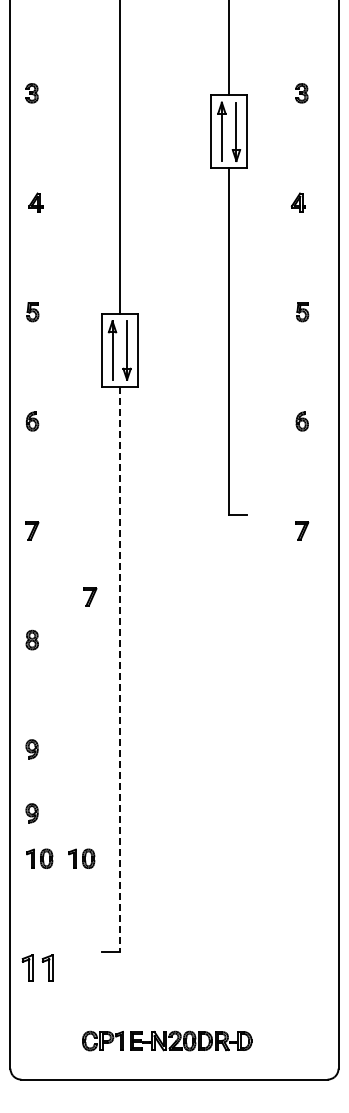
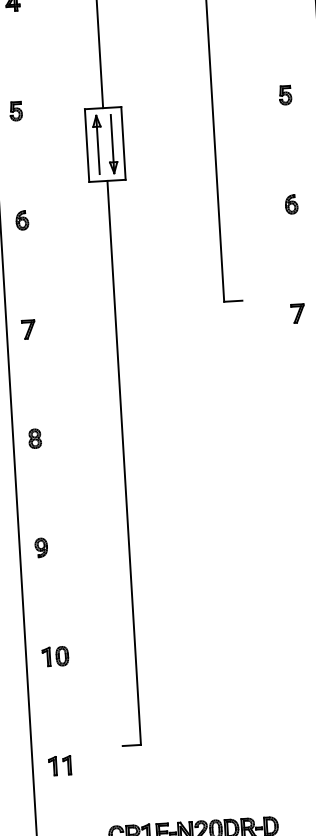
part: (90, 596) -> (90, 391), removed
line: (119, 669) -> (123, 462), dashed -> solid
part: (31, 813) -> (44, 611), removed
part: (81, 858) -> (97, 653), removed
part: (37, 967) -> (59, 765), size x0.71

